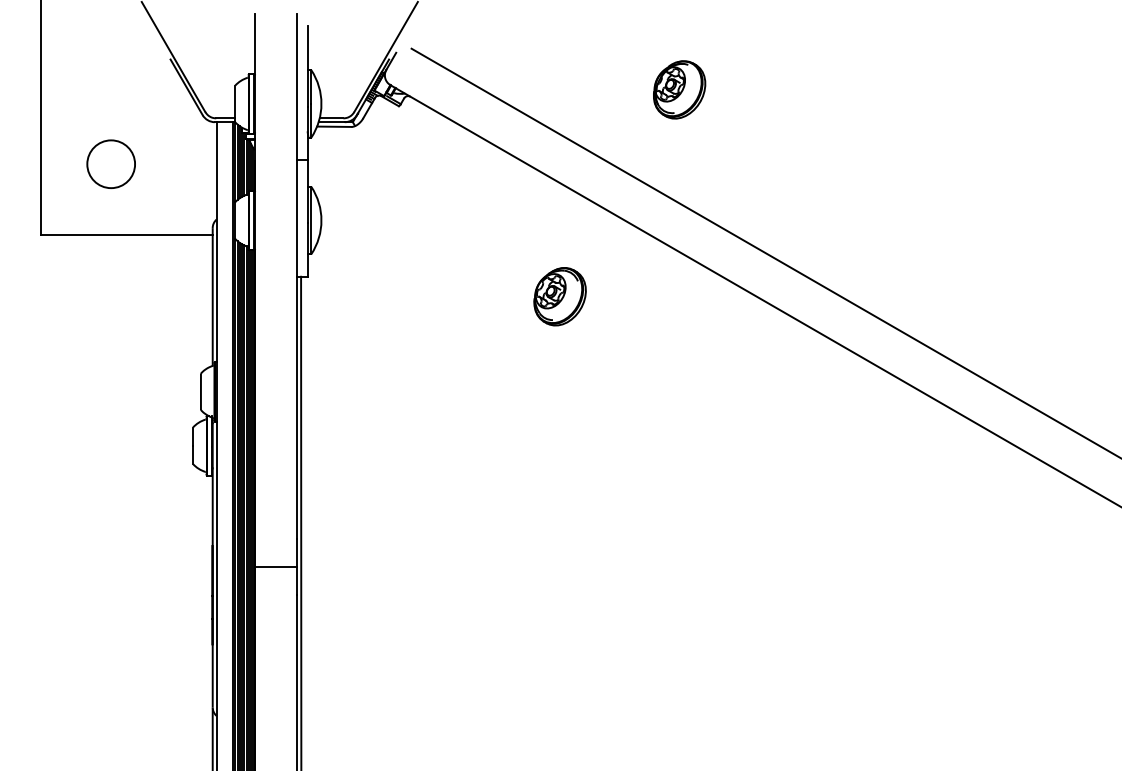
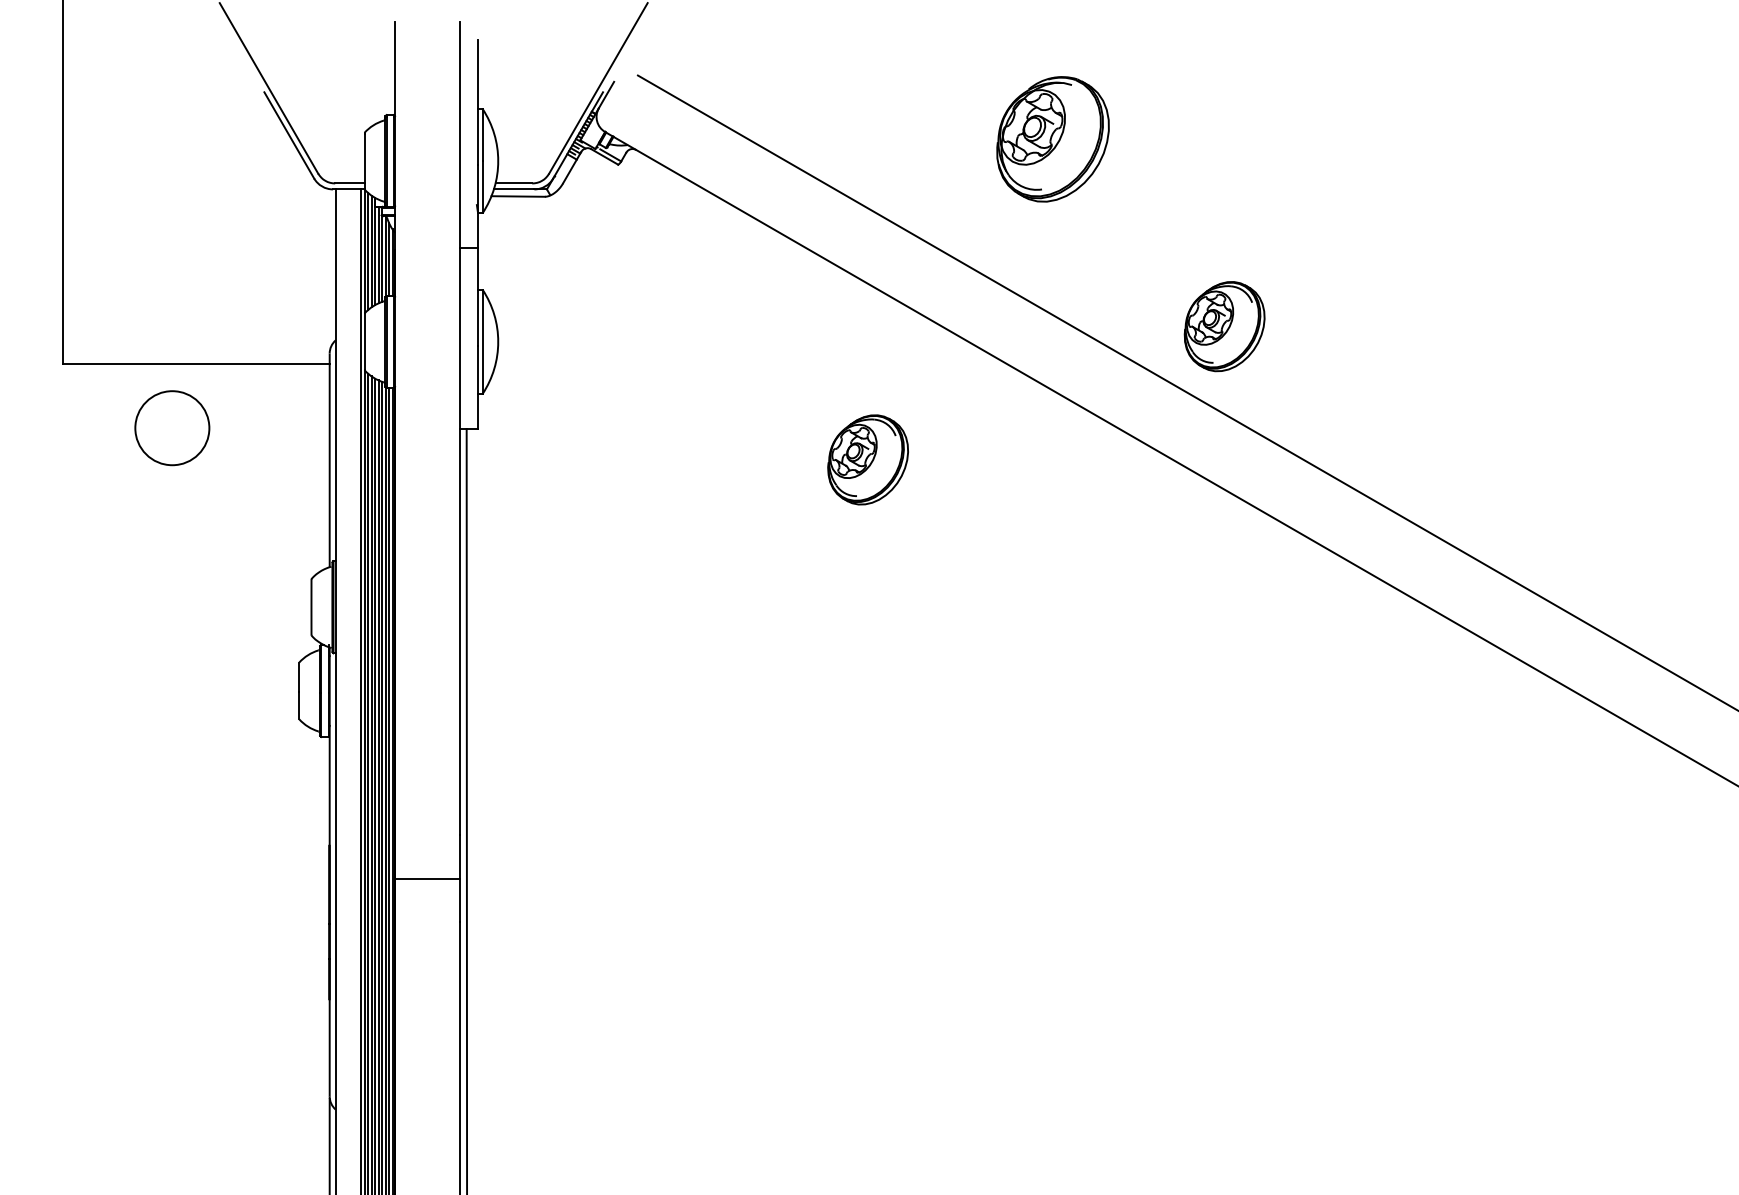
part: (679, 89) -> (1053, 138), size x1.4
circle: (110, 163) -> (171, 427), moved
part: (789, 210) -> (1223, 326), added

